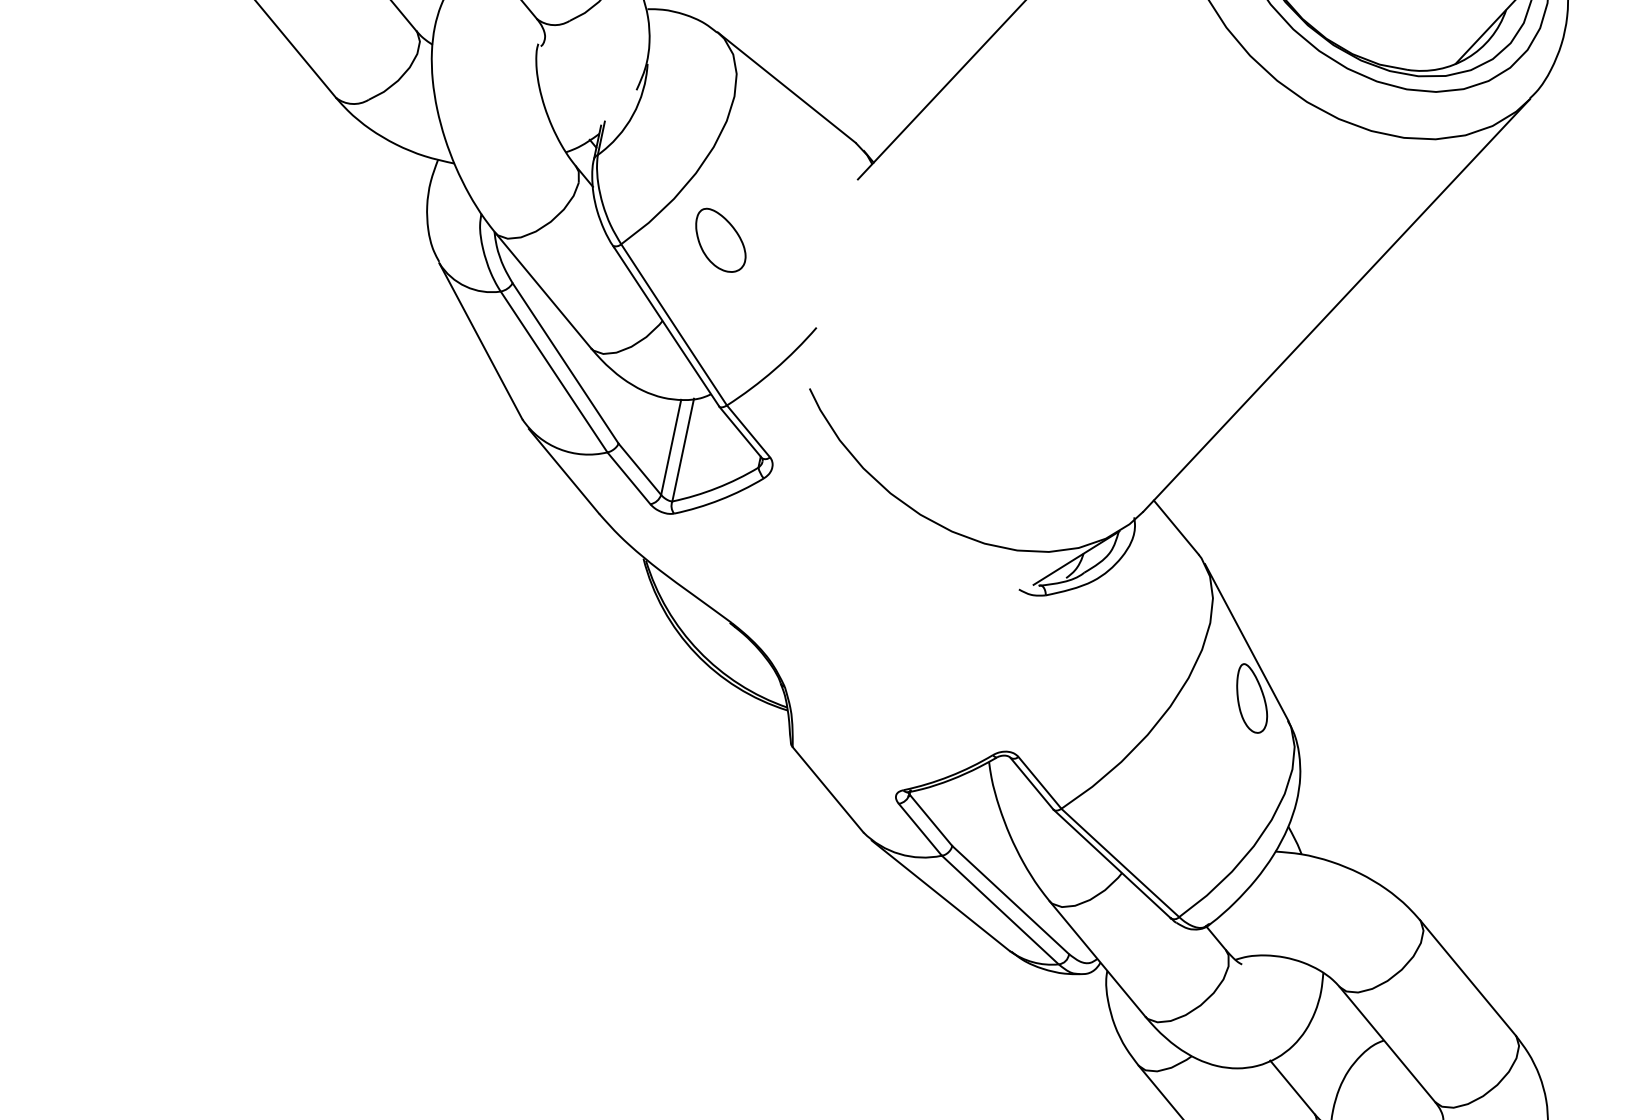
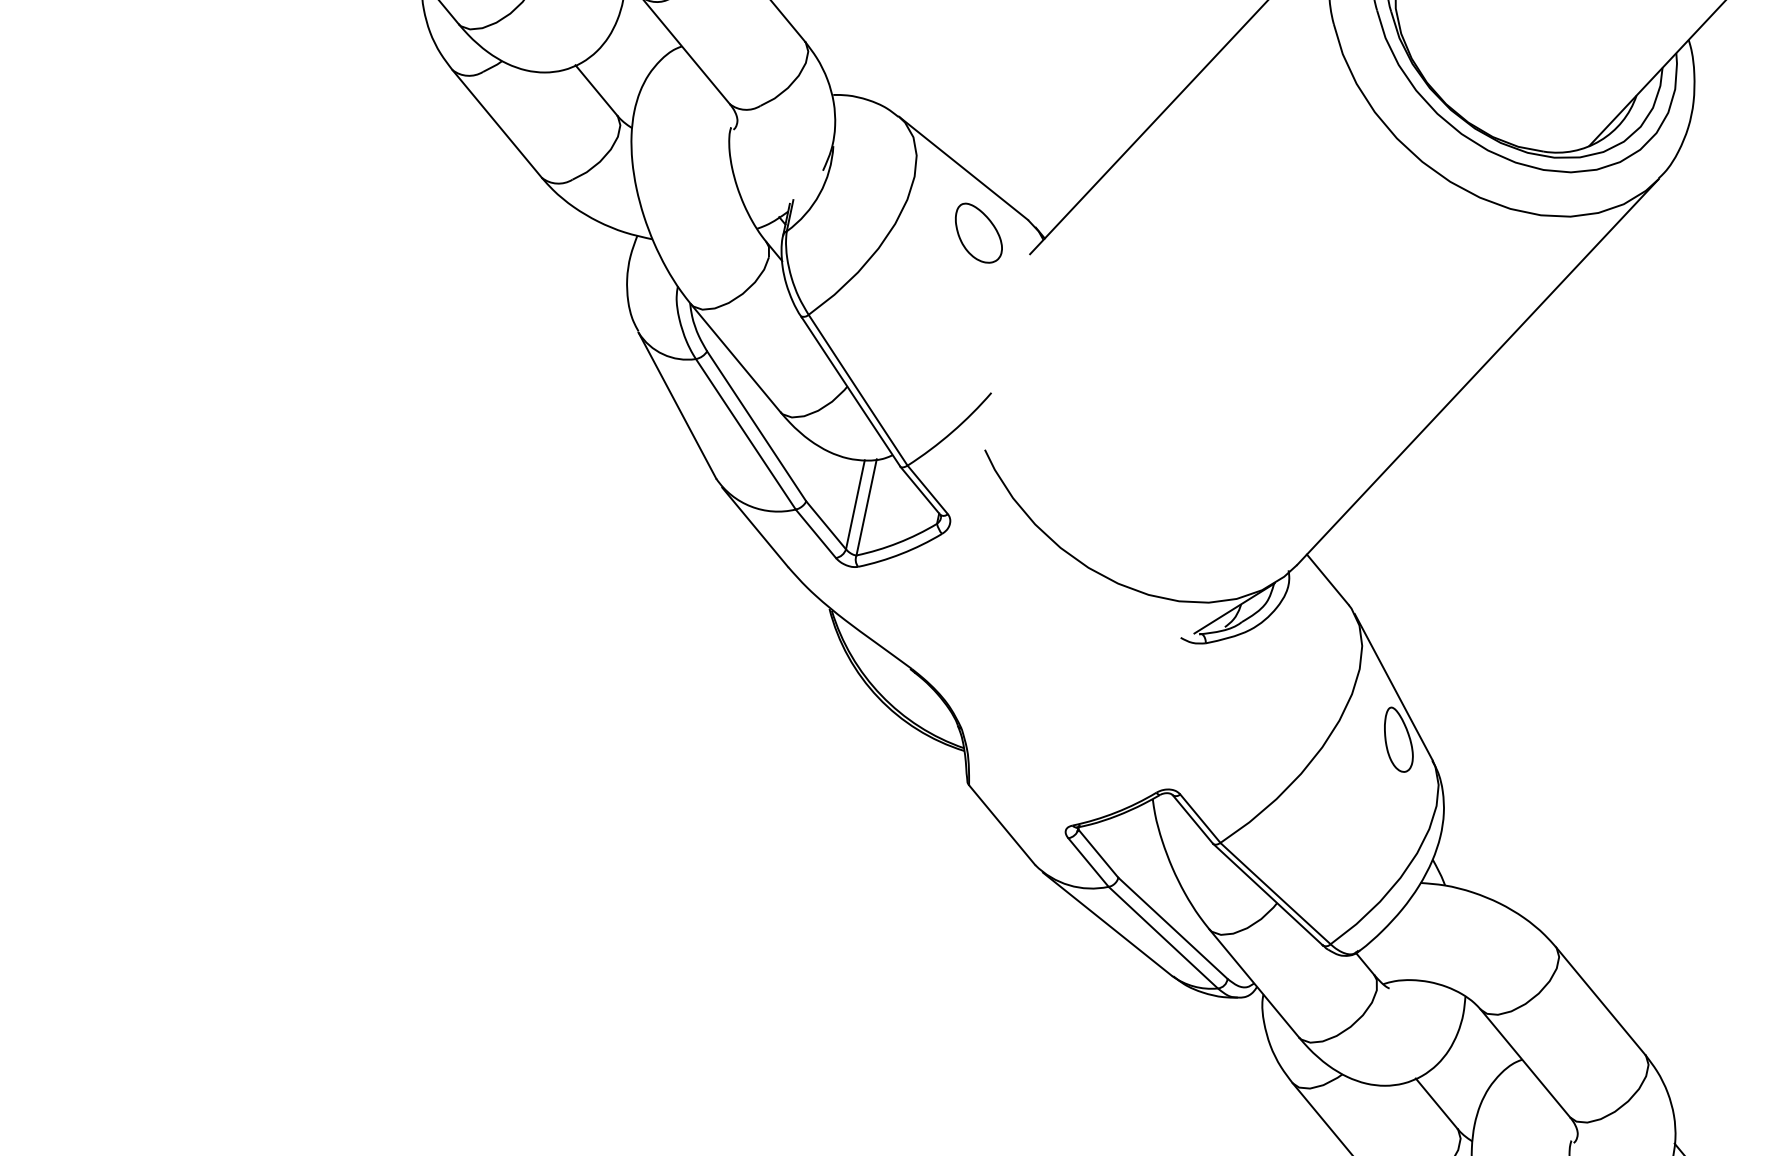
part: (720, 239) -> (978, 232), moved

